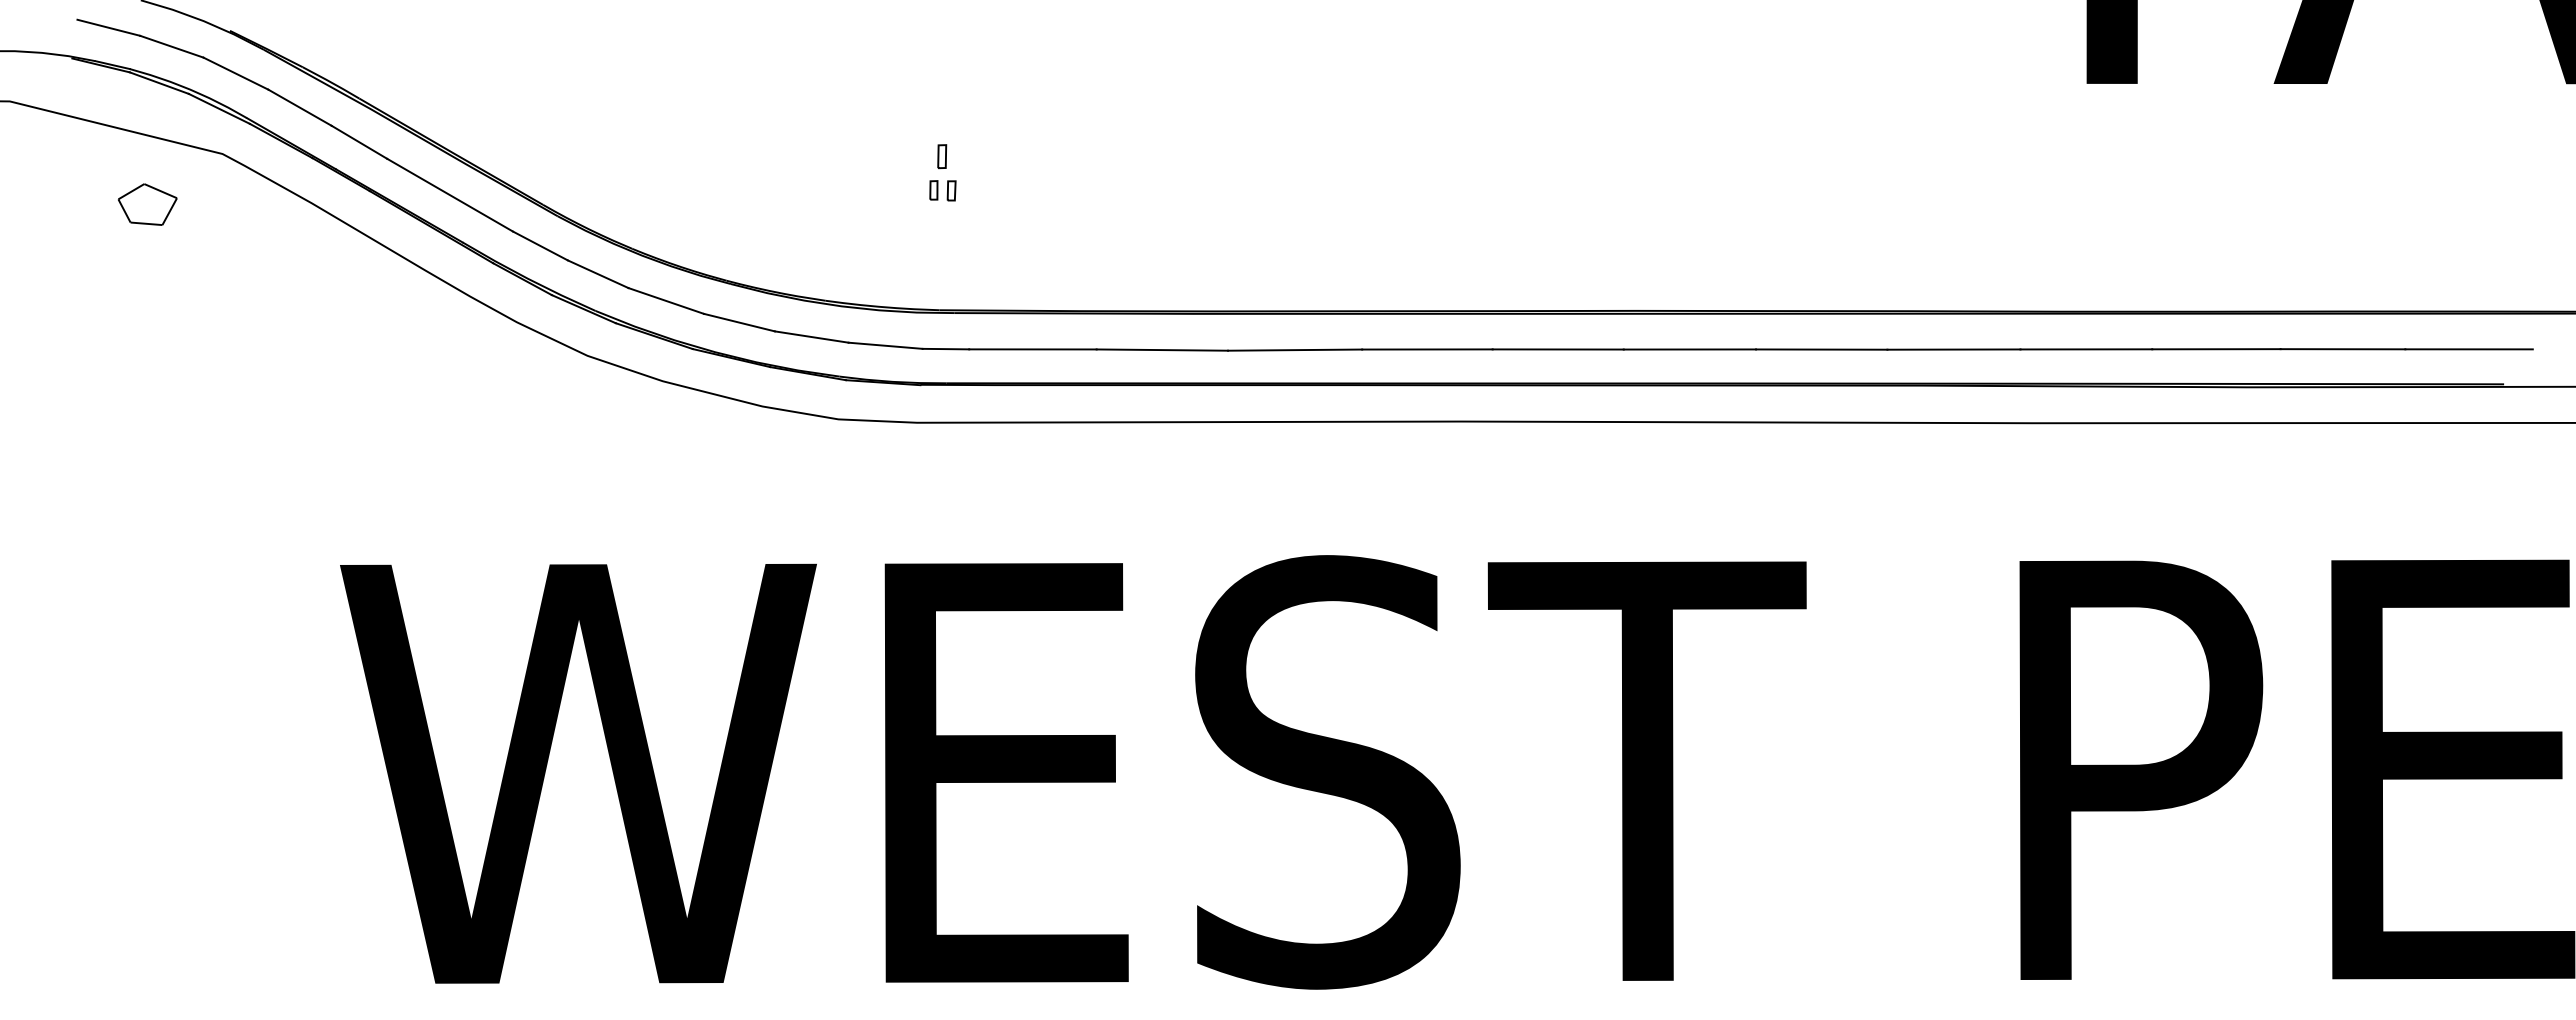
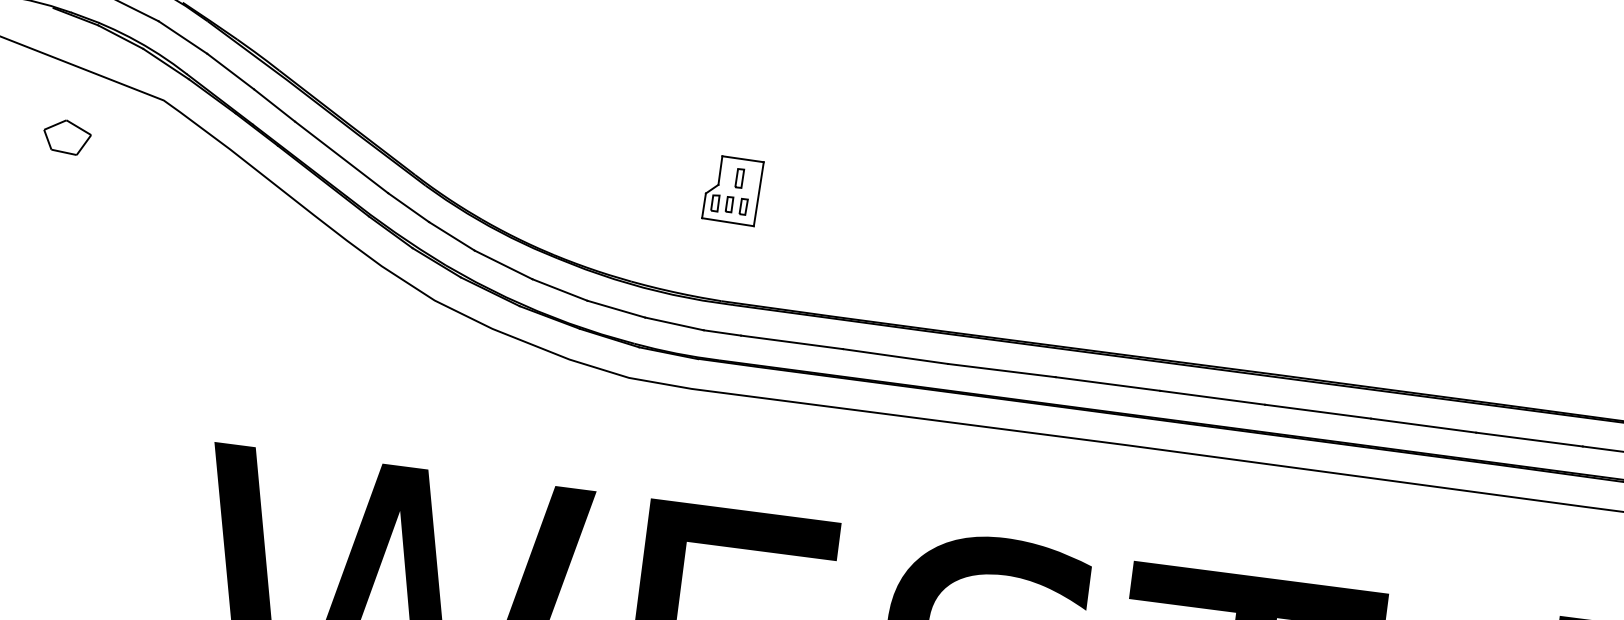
part: (935, 172) -> (732, 190), added
part: (147, 204) -> (66, 137), moved

